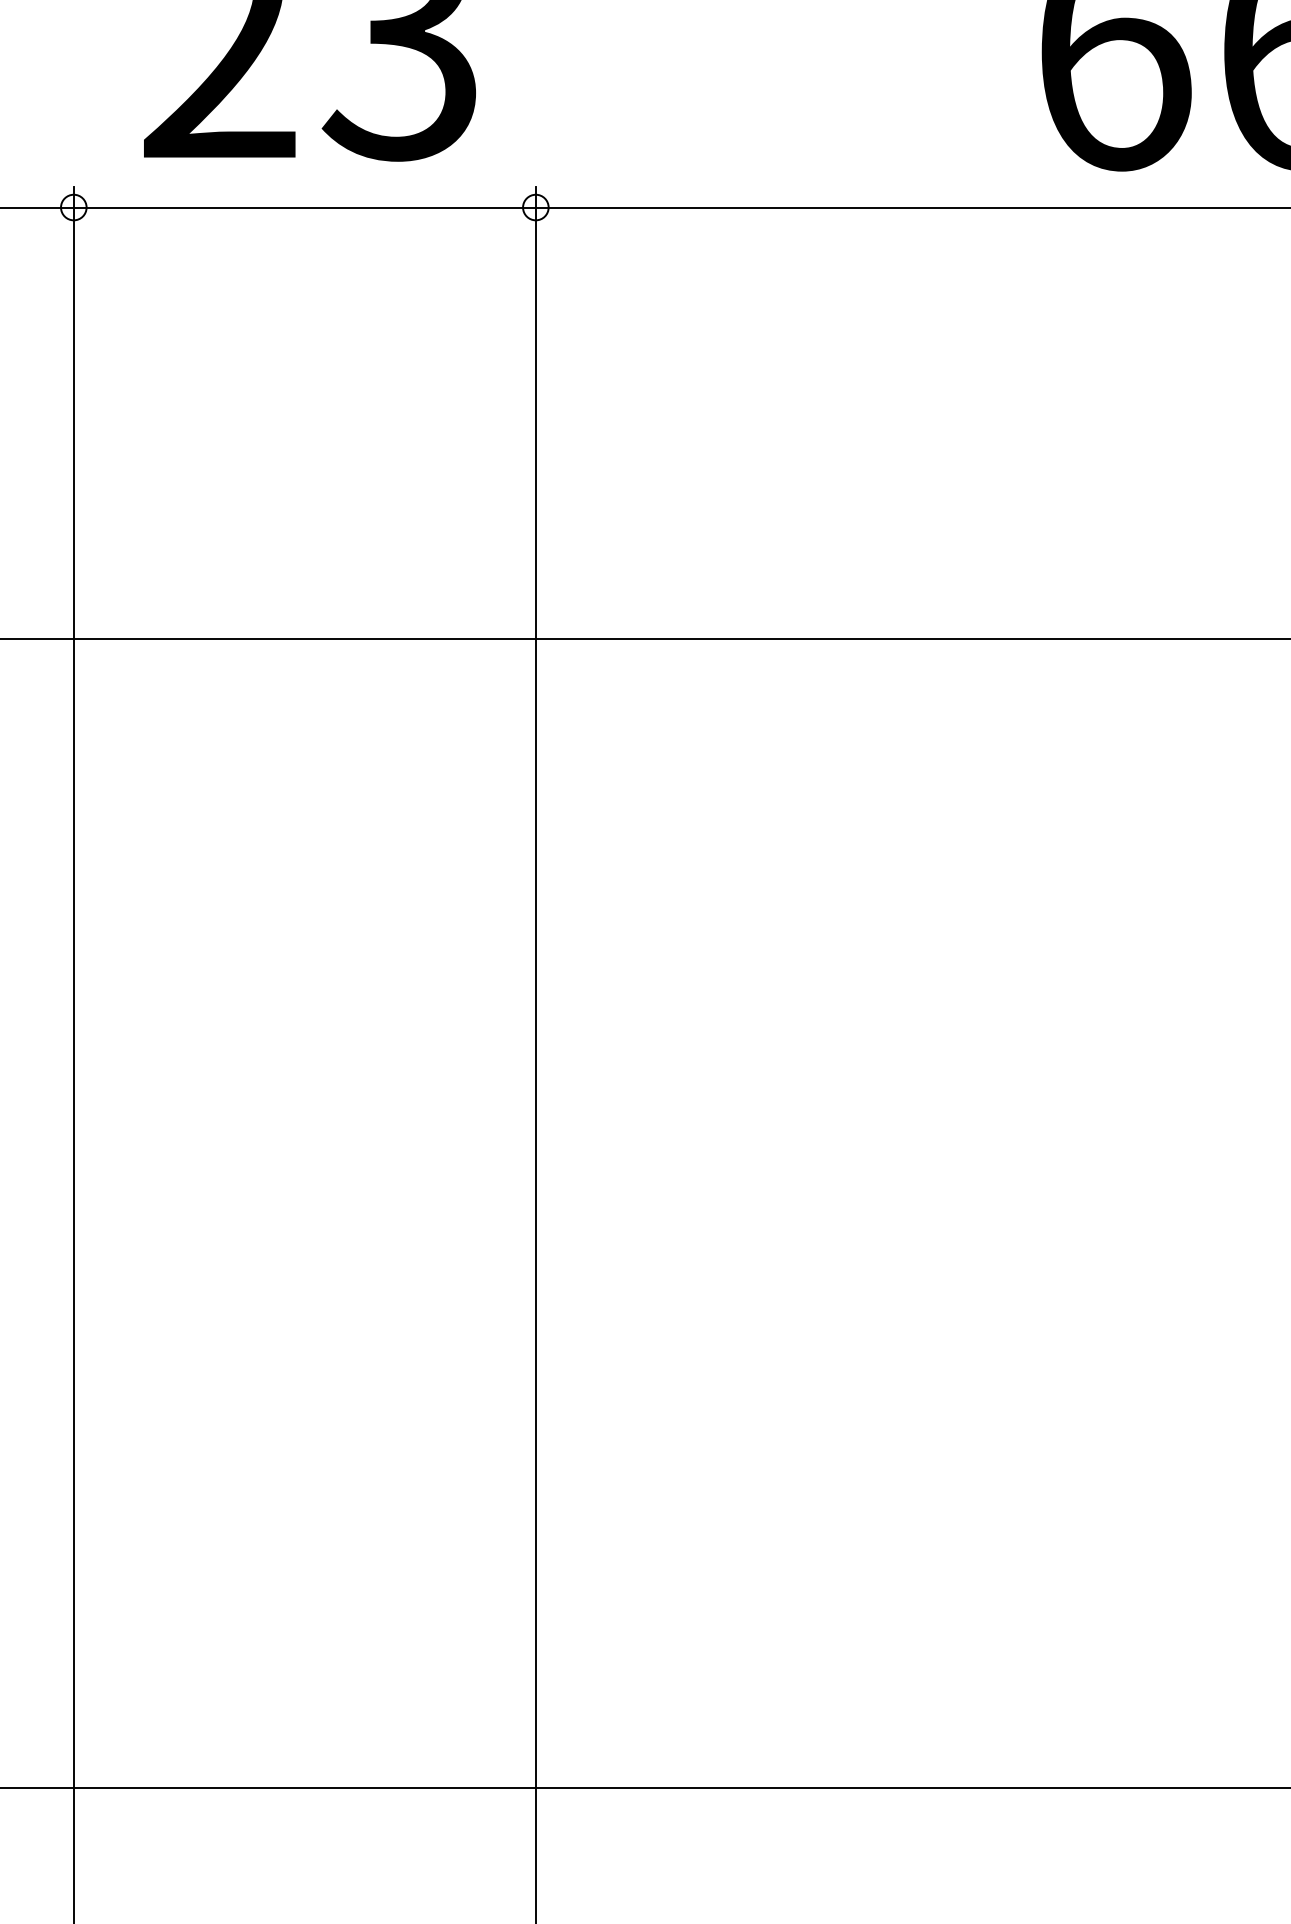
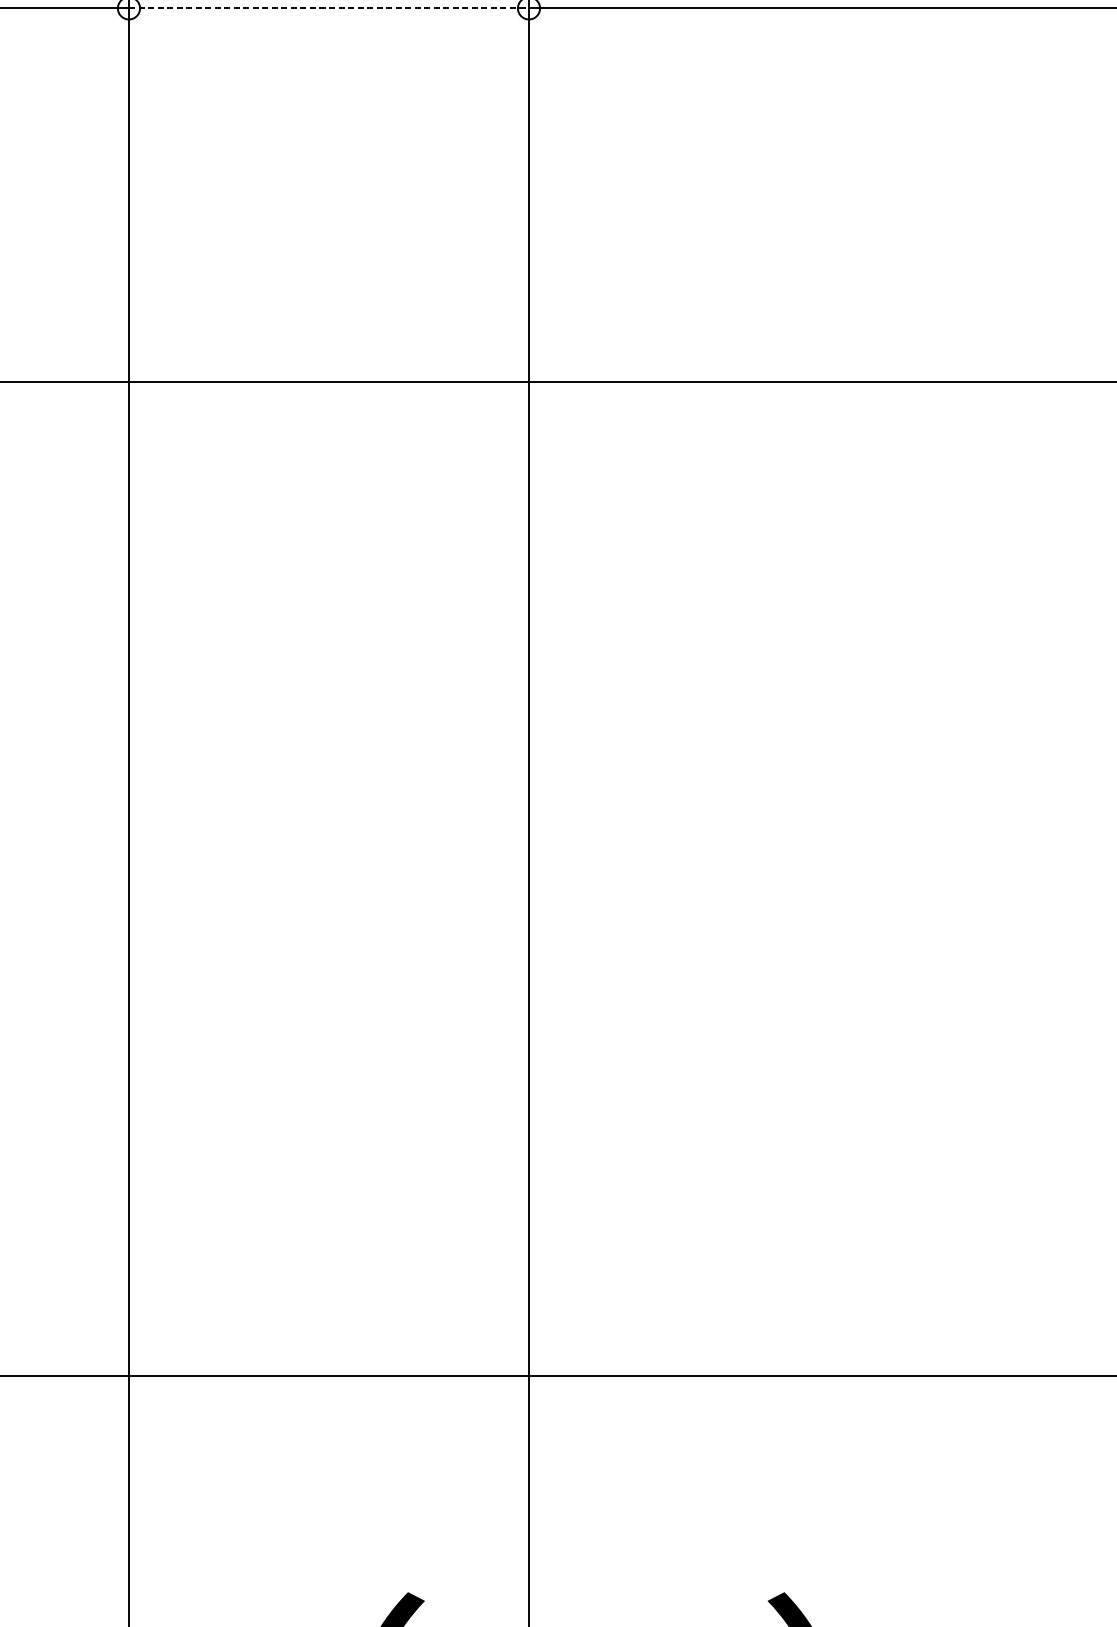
line: (305, 207) -> (329, 8), solid -> dashed

